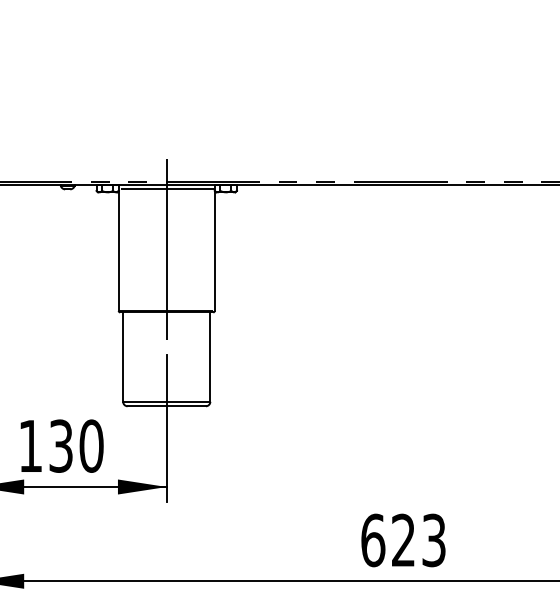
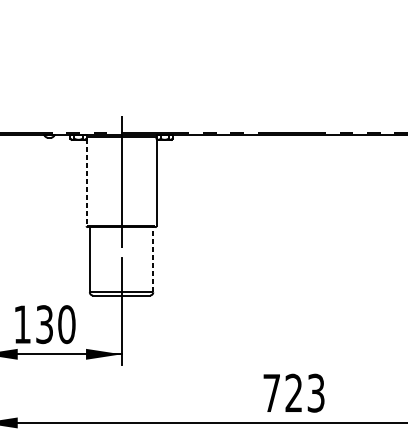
line: (118, 251) -> (86, 182), solid -> dashed
line: (210, 357) -> (153, 260), solid -> dashed
text: (373, 540) -> (272, 393), 623 -> 723

